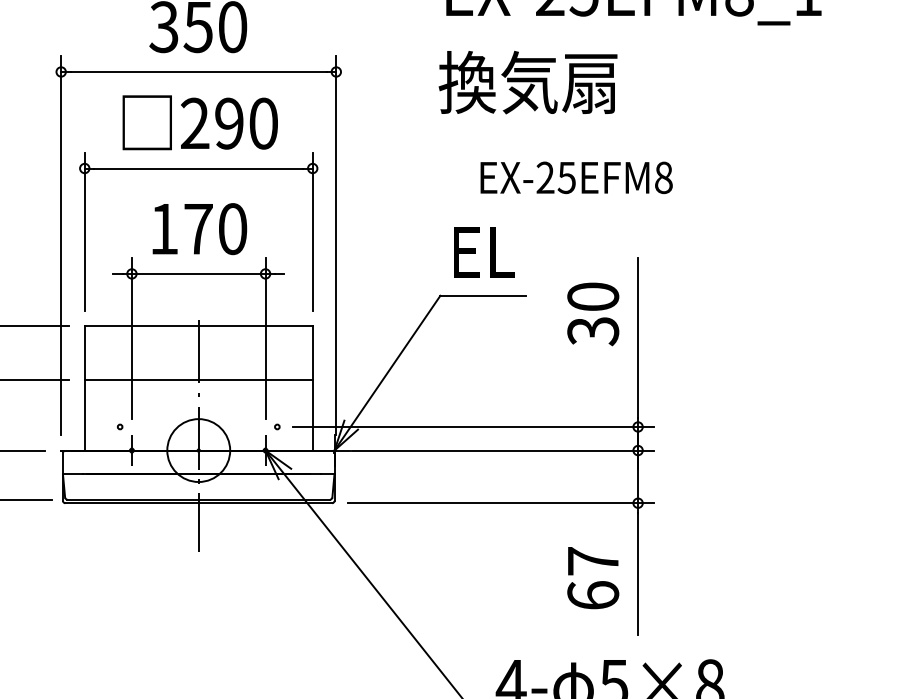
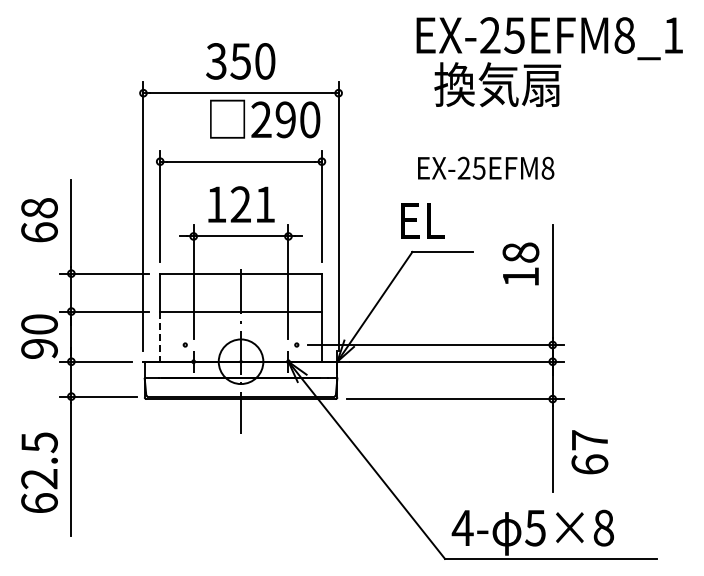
text: (527, 82) -> (497, 84), moved
text: (200, 121) -> (265, 118), moved
text: (577, 176) -> (486, 167), moved
text: (214, 228) -> (252, 204), 170 -> 121
text: (484, 251) -> (422, 220), moved
text: (592, 313) -> (520, 264), 30 -> 18
line: (85, 416) -> (160, 337), solid -> dashed
text: (592, 578) -> (589, 452), moved

